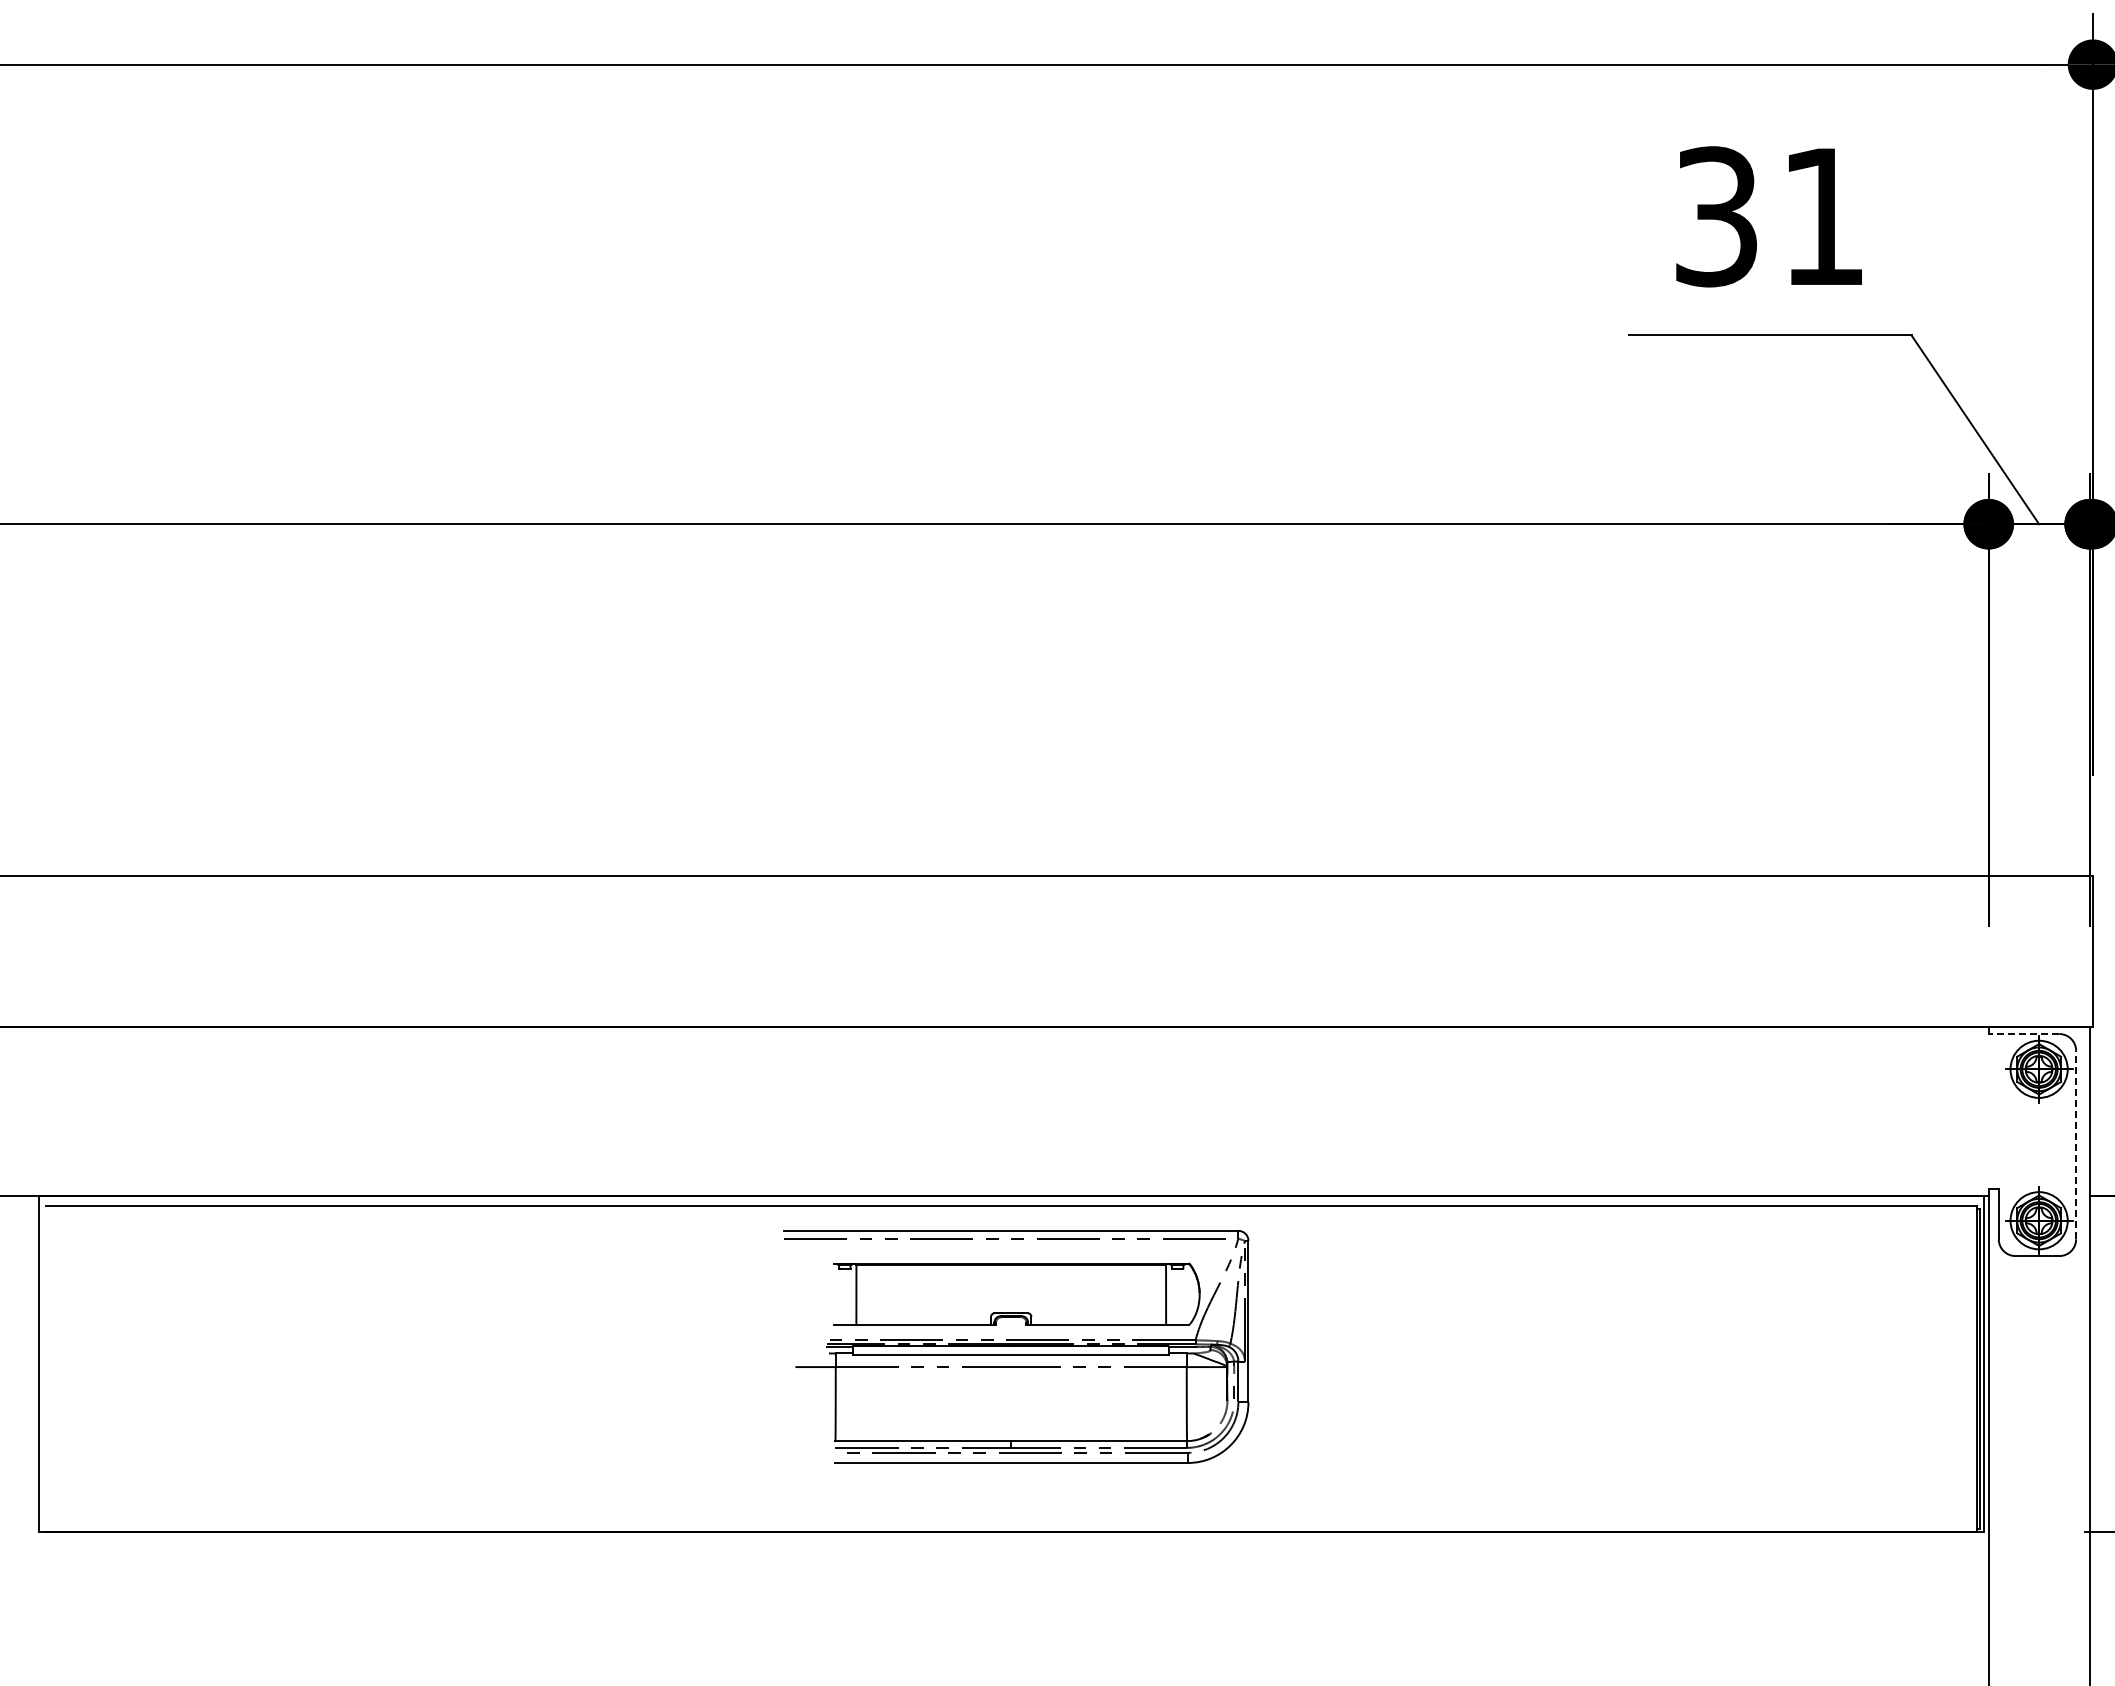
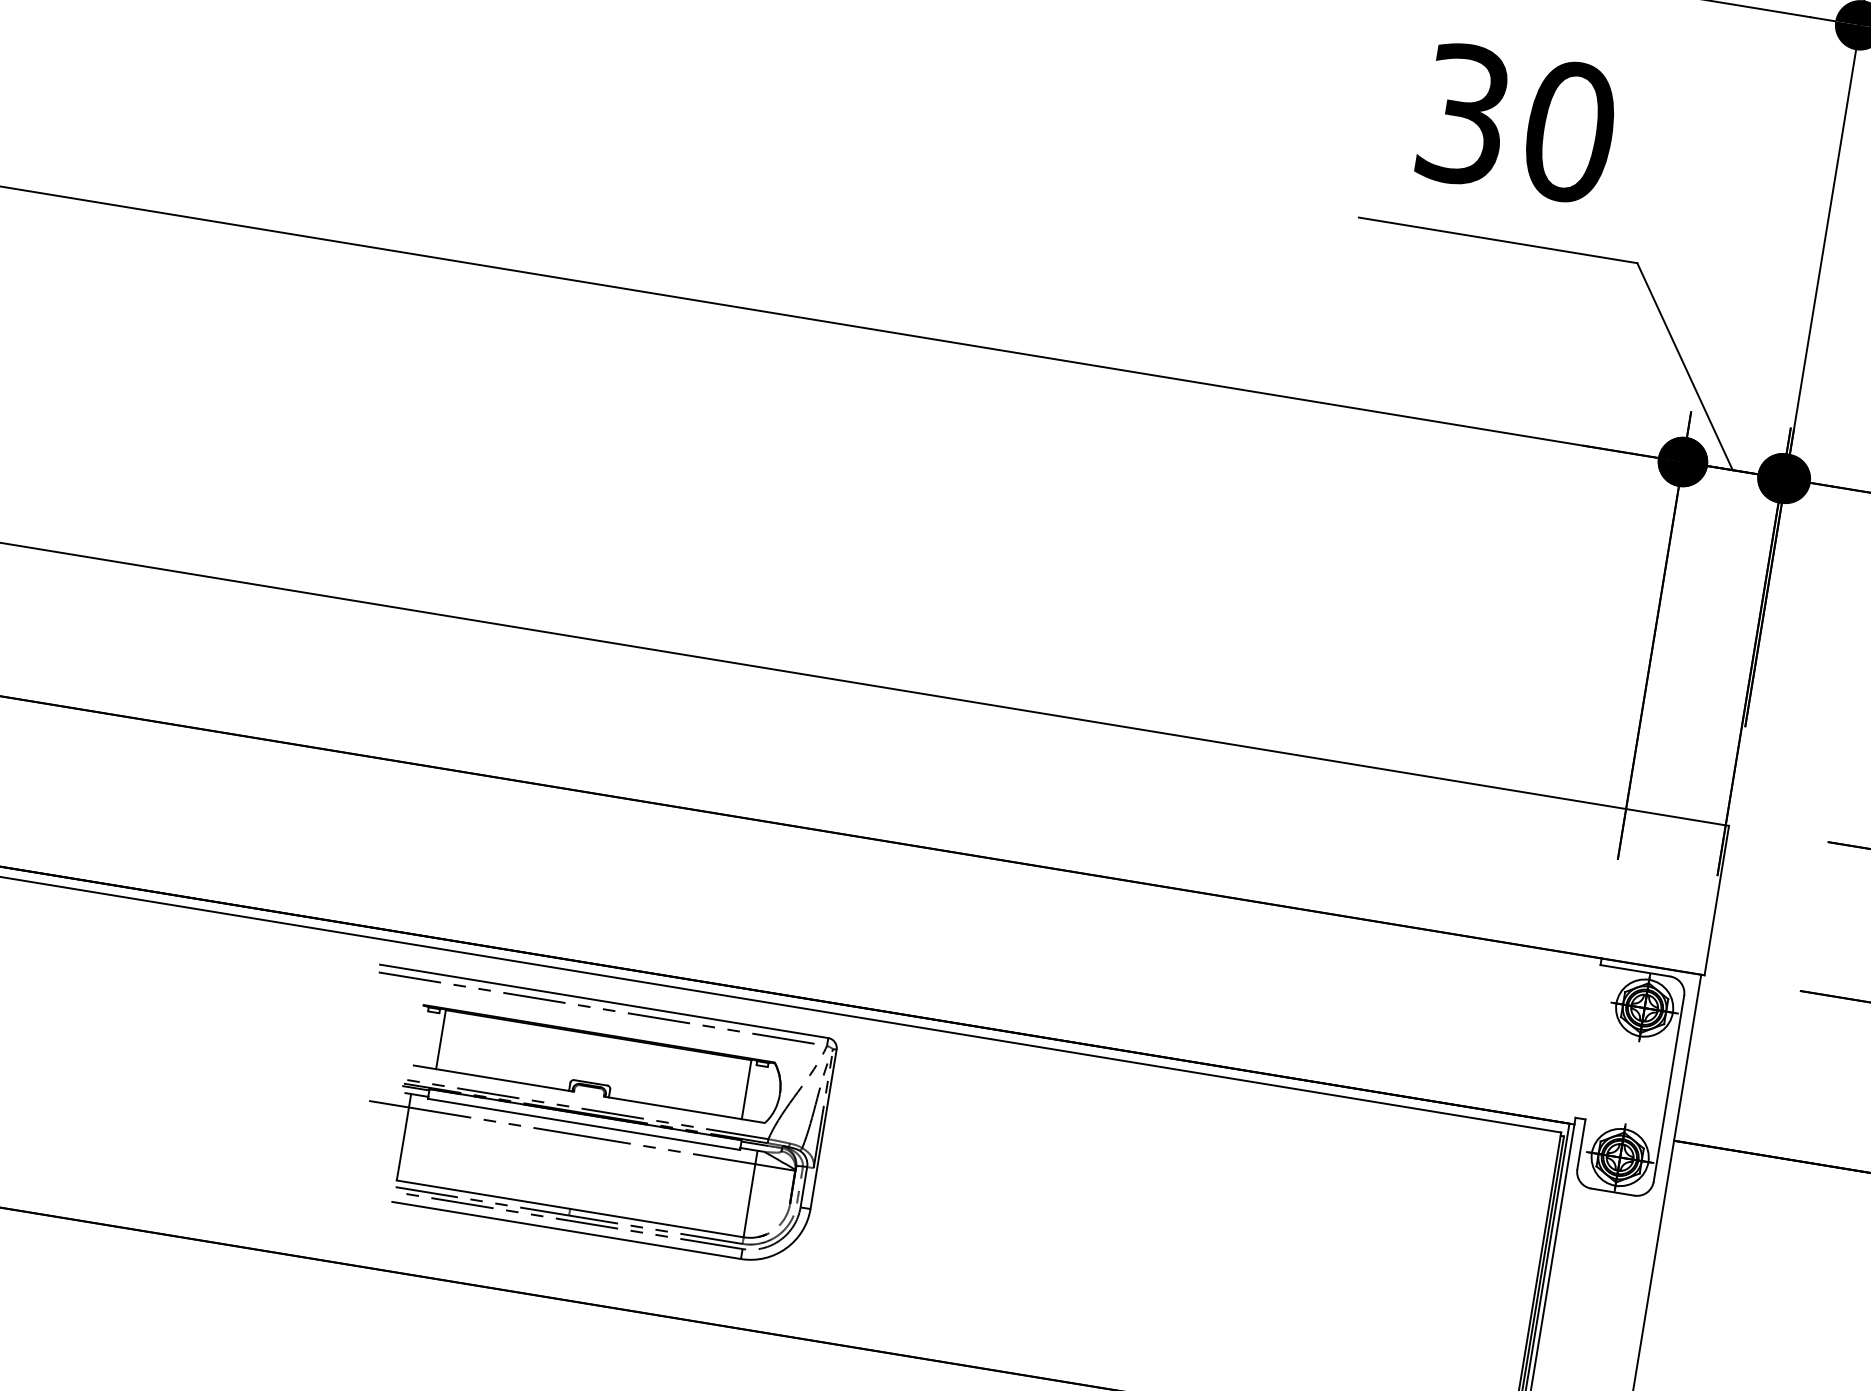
text: (1823, 216) -> (1569, 131), 31 -> 30
line: (2023, 1034) -> (1634, 971), dashed -> solid
line: (2076, 1144) -> (1669, 1088), dashed -> solid

